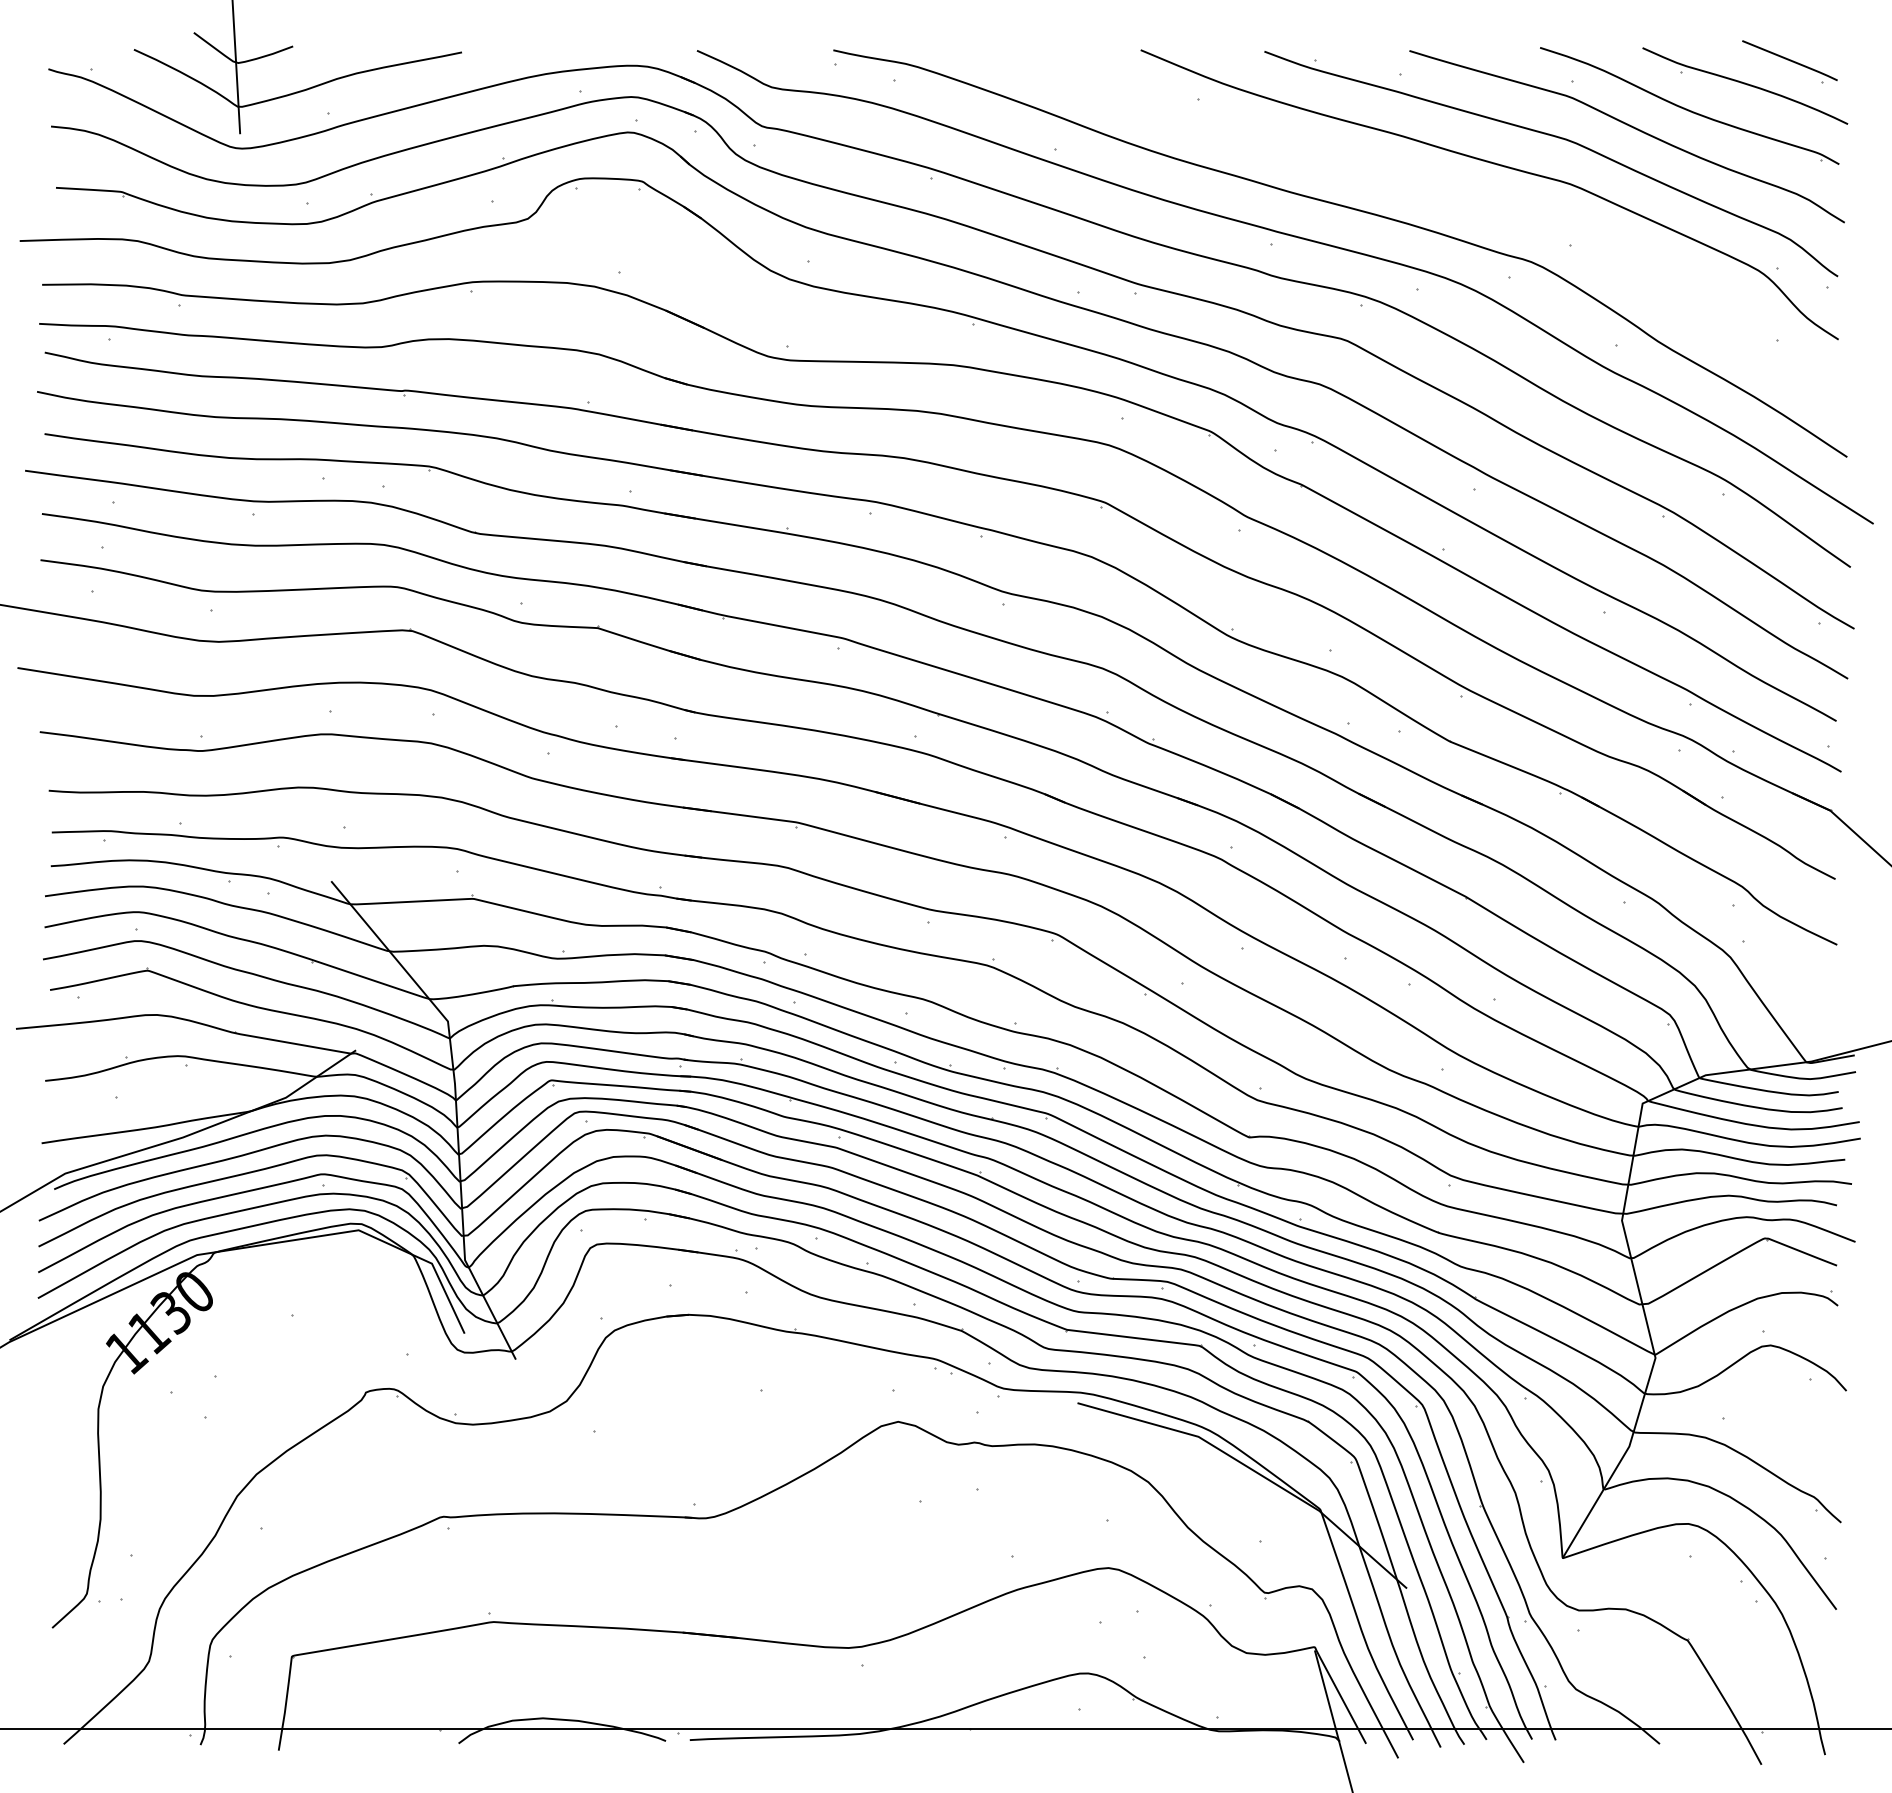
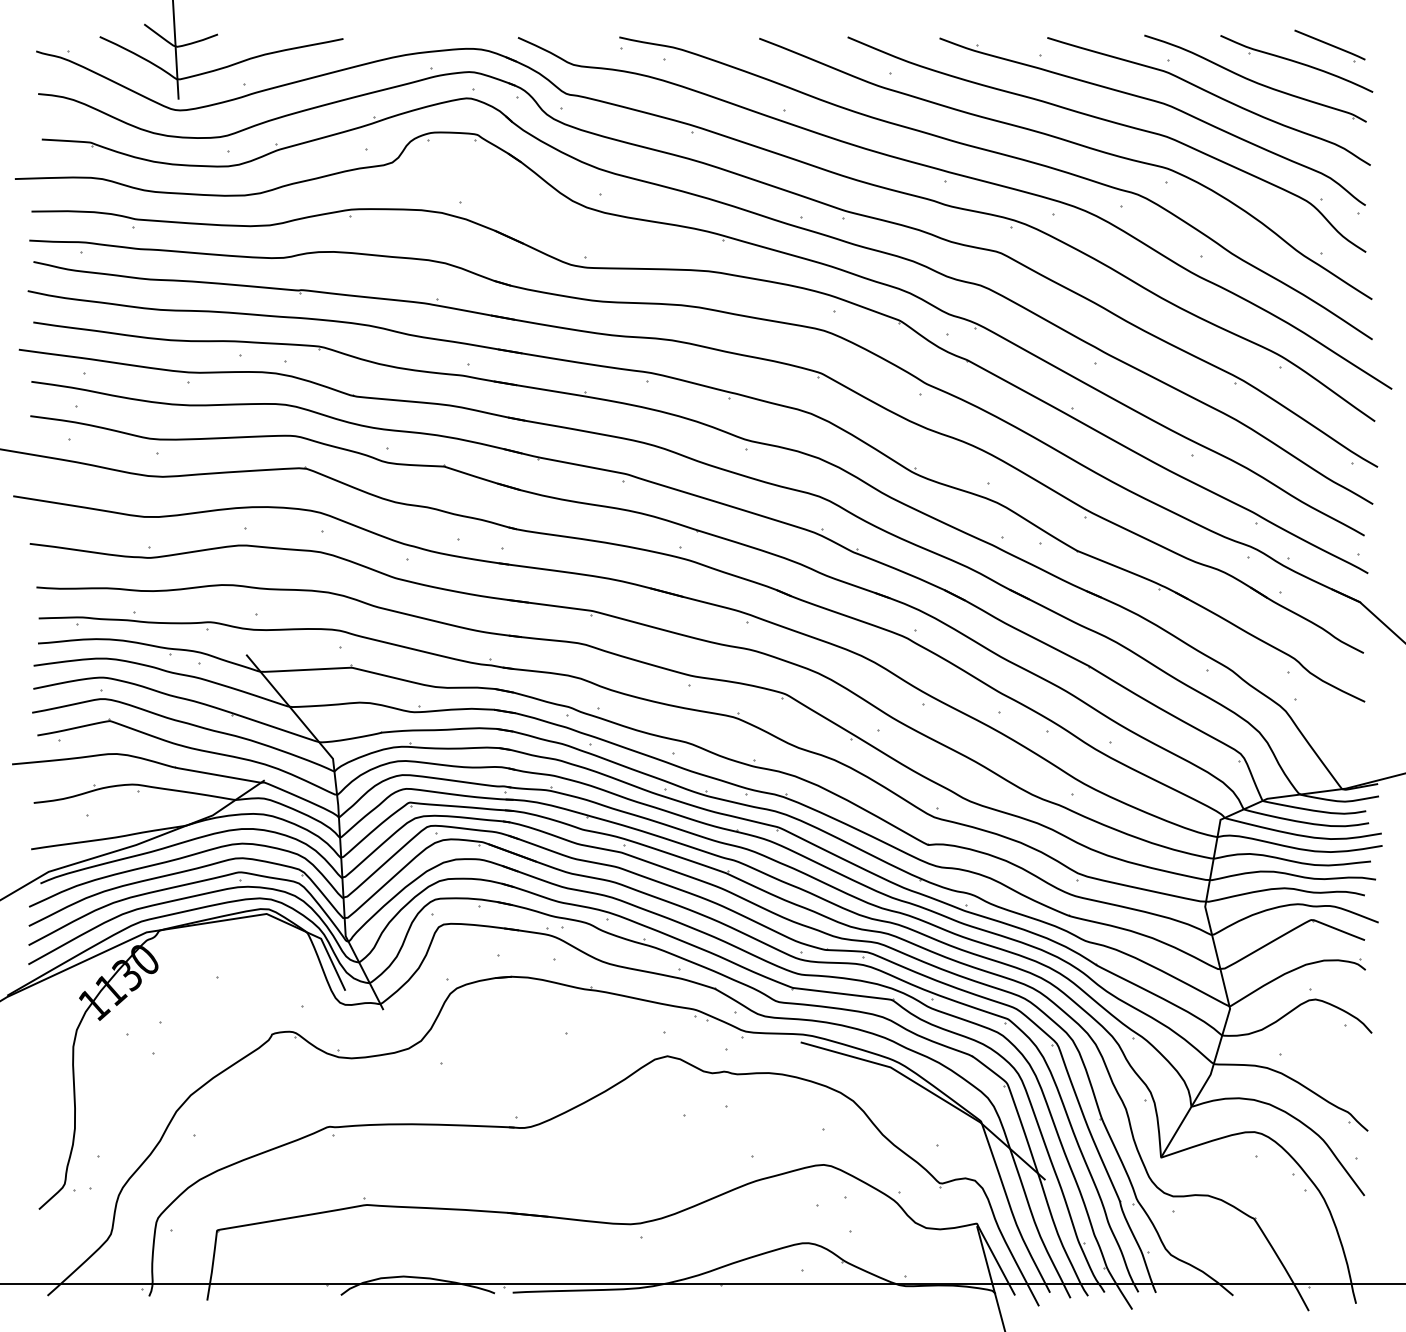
curve: (1444, 193) -> (1073, 143), added

